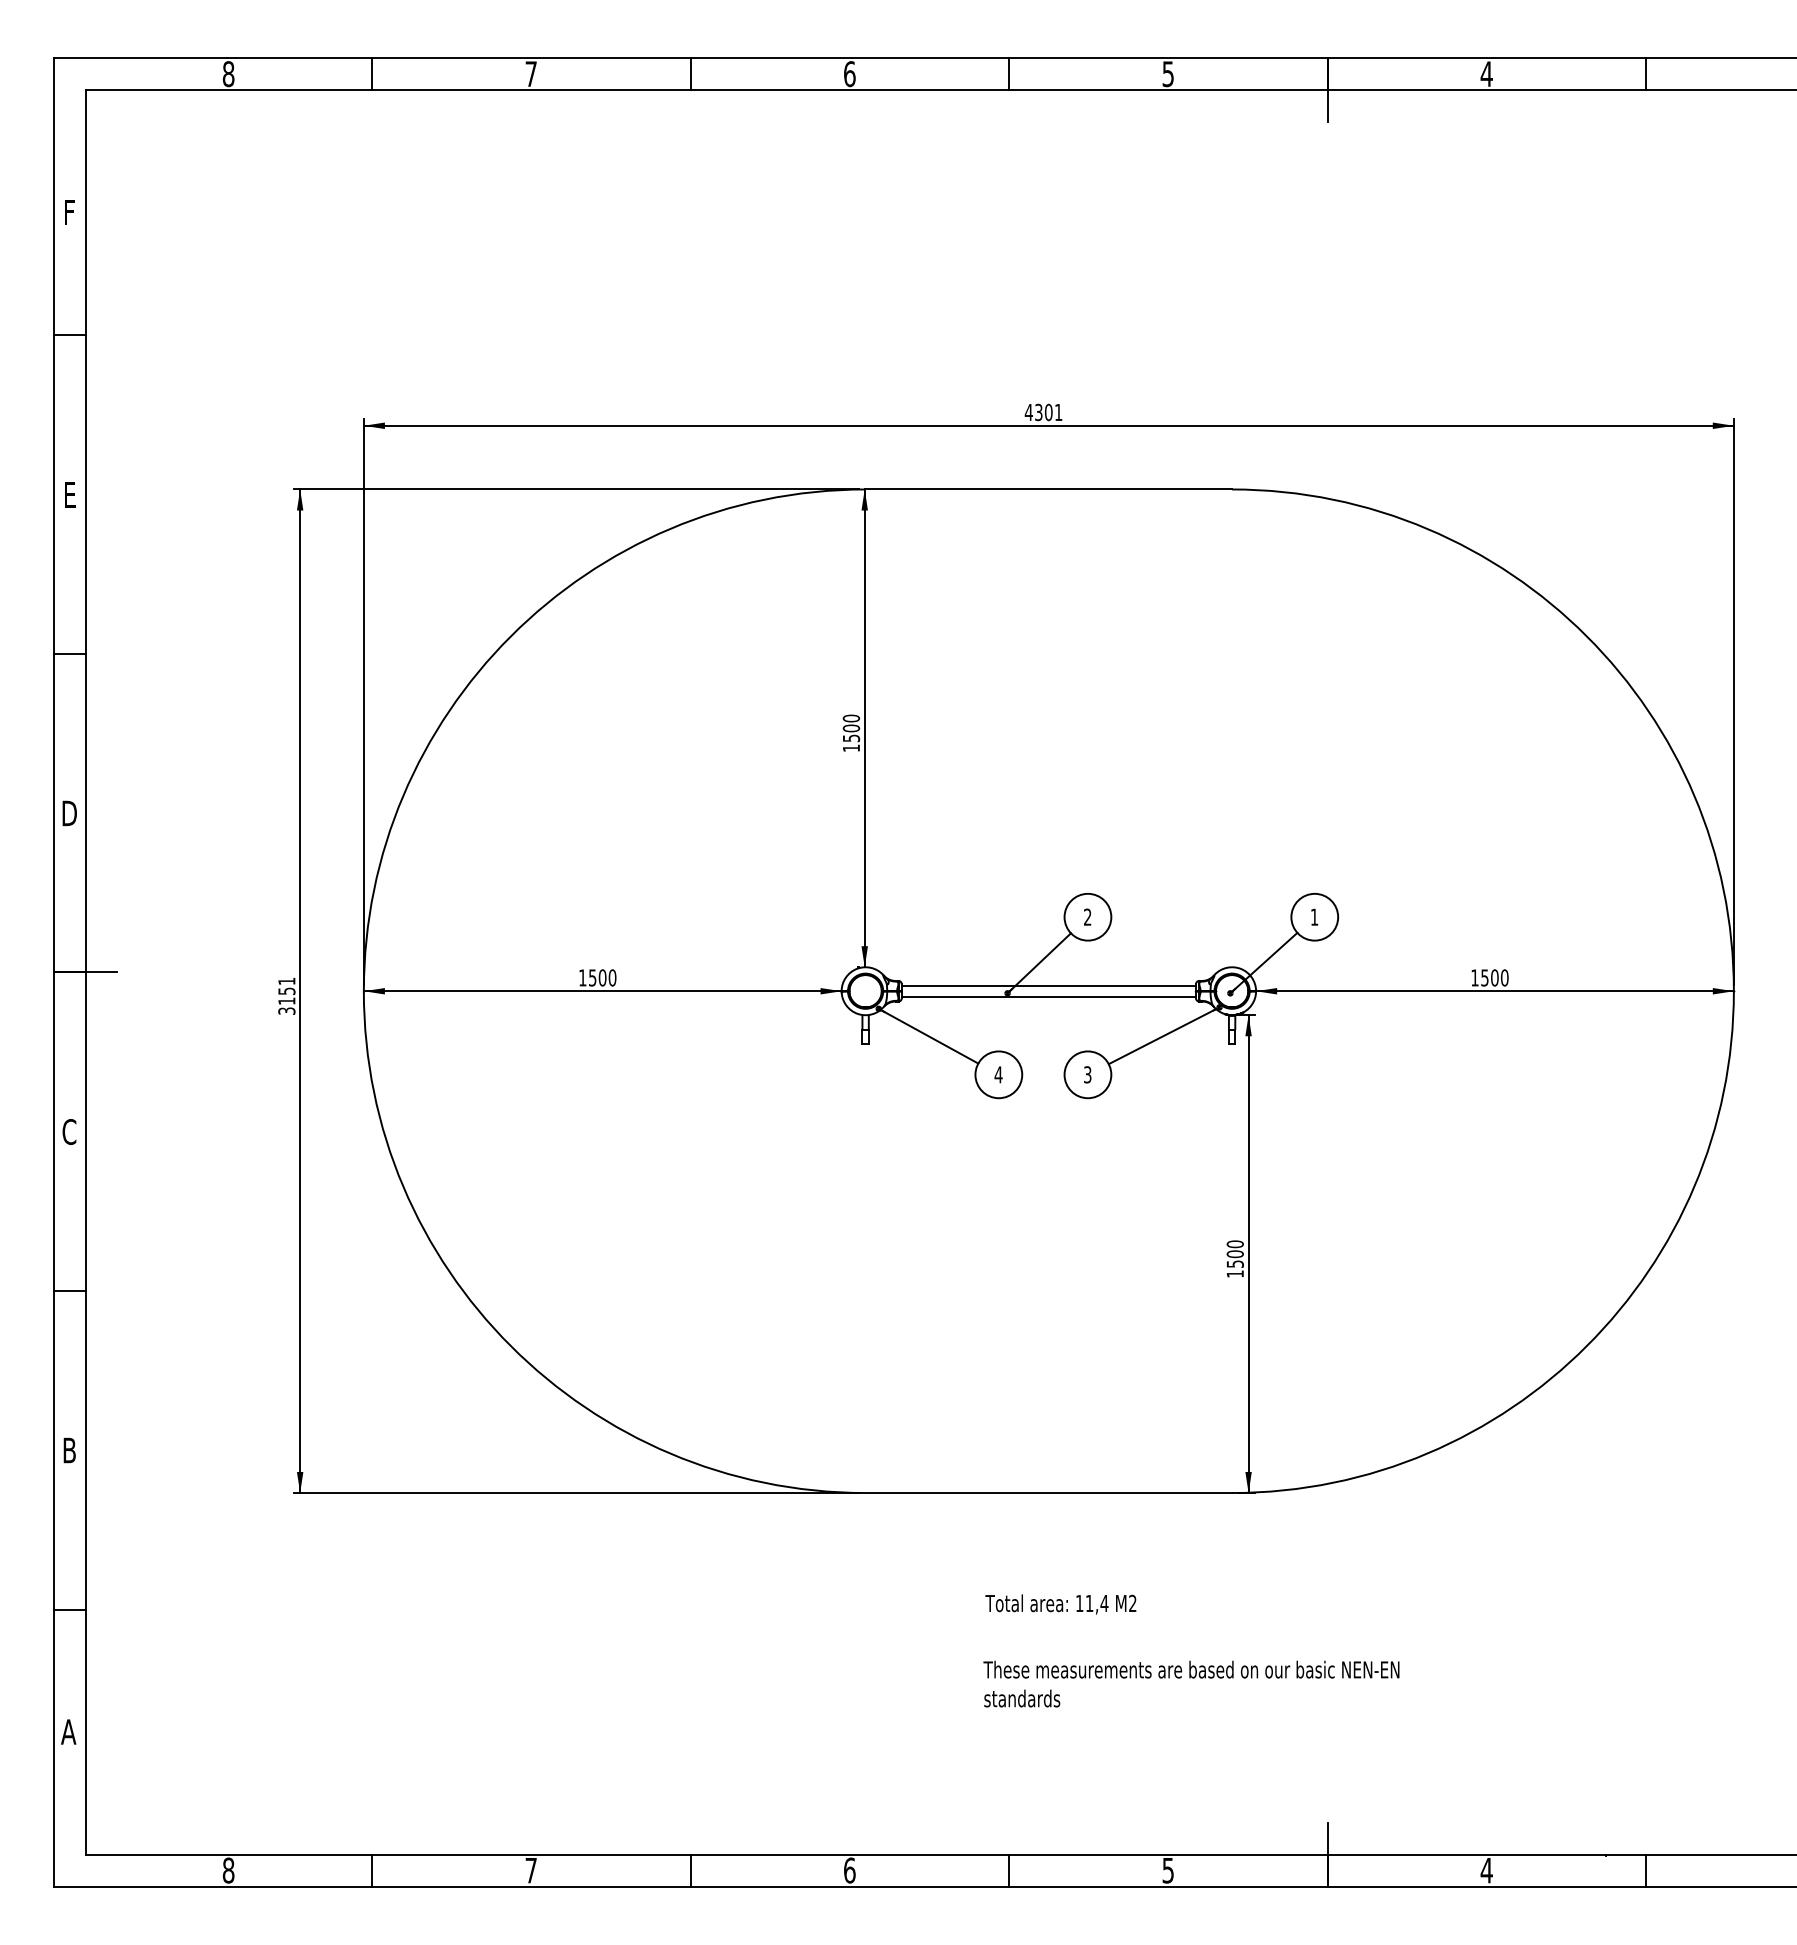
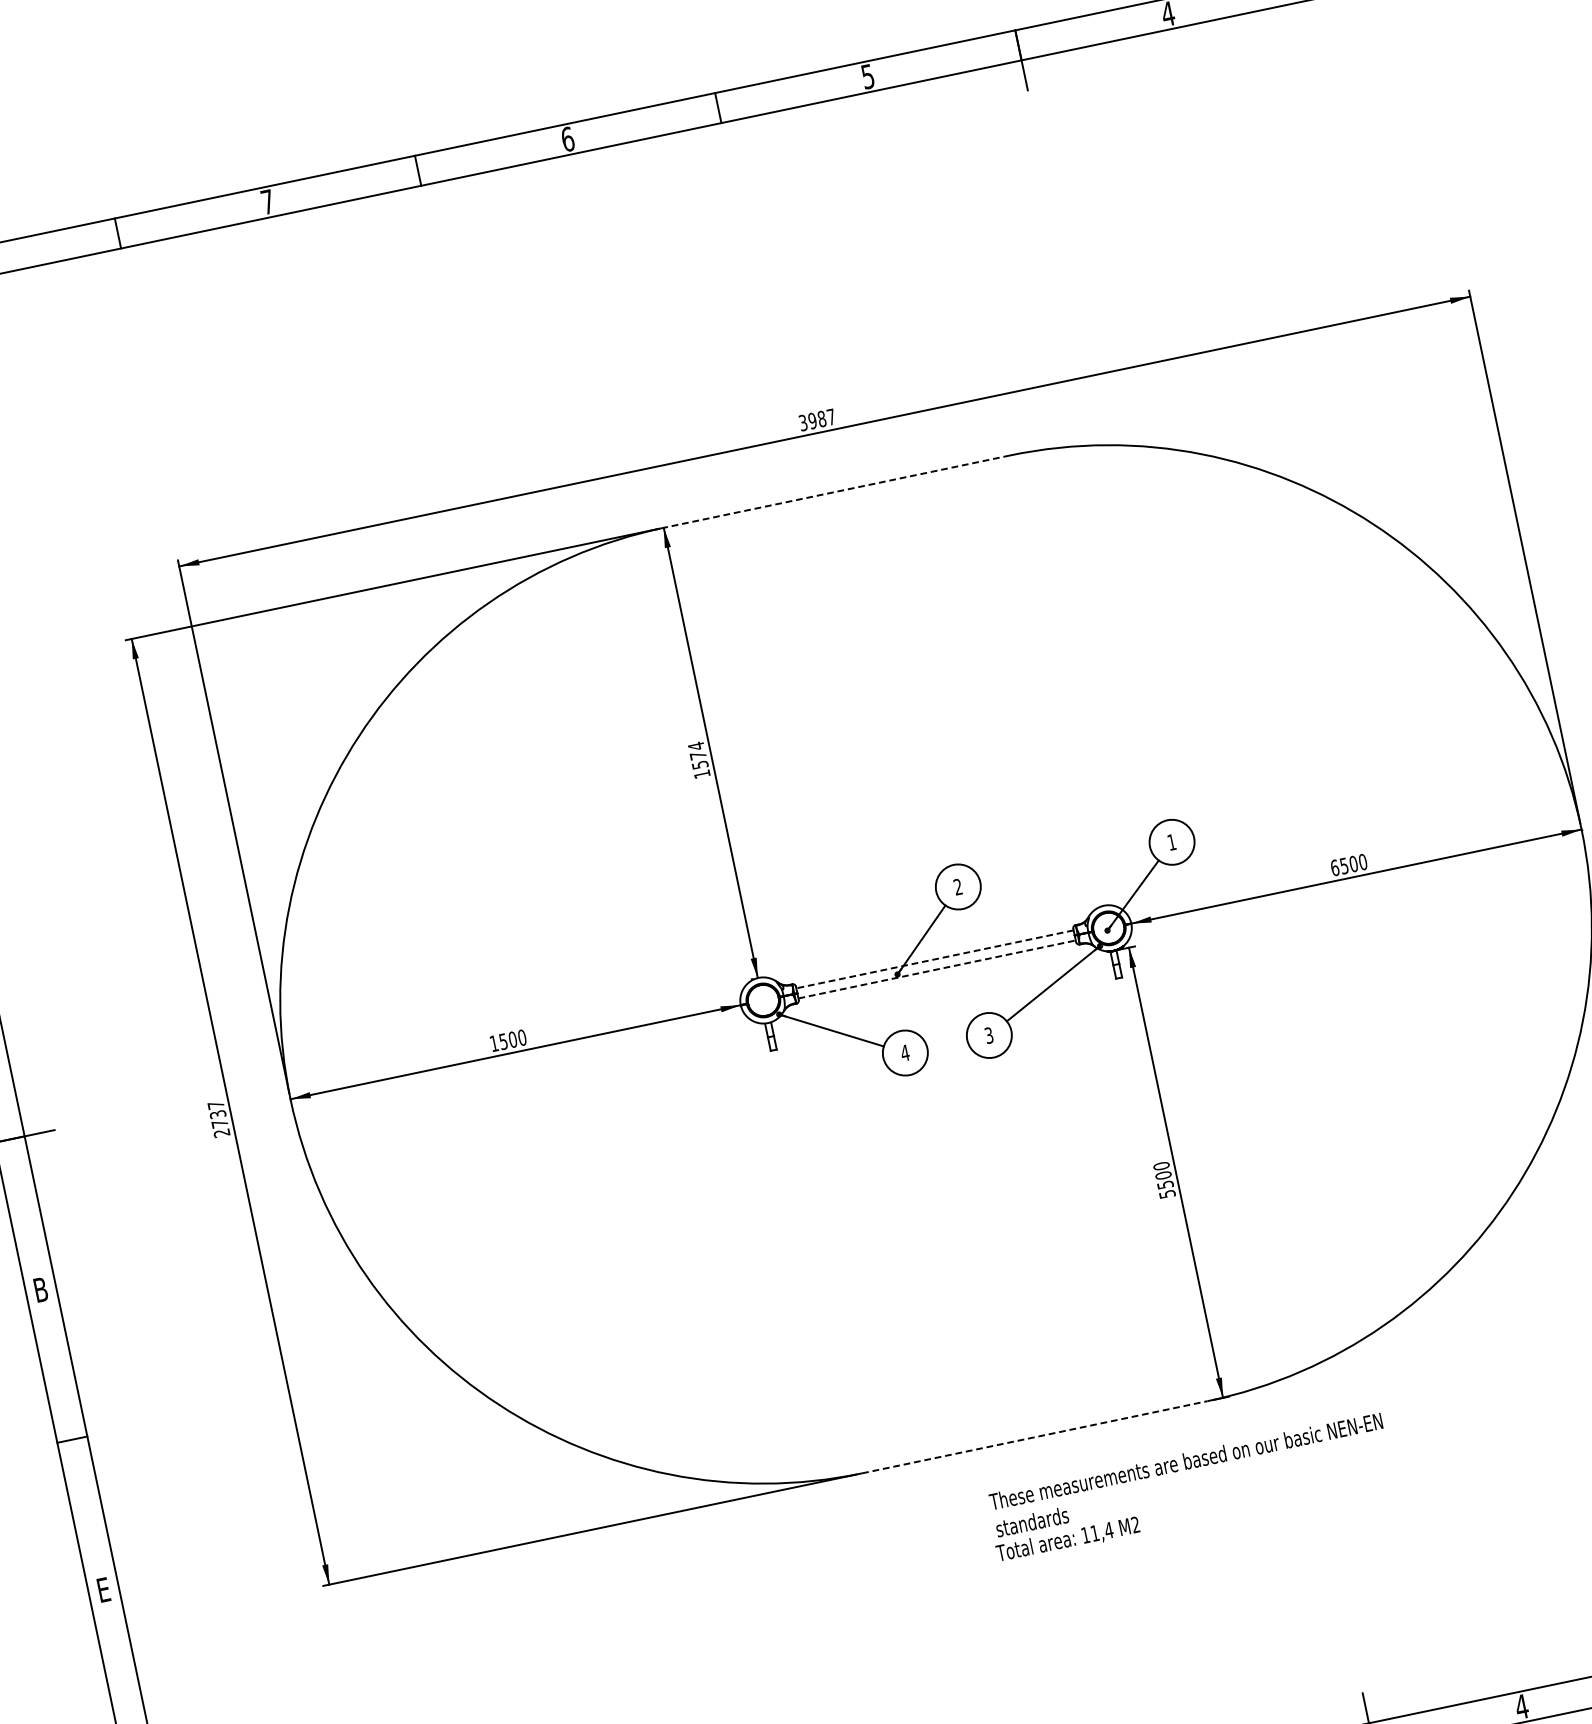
text: (1043, 412) -> (817, 420), 4301 -> 3987
line: (1048, 489) -> (836, 491), solid -> dashed
text: (851, 723) -> (697, 750), 1500 -> 1574
text: (1474, 977) -> (1334, 867), 1500 -> 6500
line: (1048, 985) -> (934, 959), solid -> dashed
text: (286, 995) -> (218, 1118), 3151 -> 2737
line: (1049, 996) -> (937, 969), solid -> dashed
text: (69, 1131) -> (40, 1289), C -> B
text: (1234, 1273) -> (1166, 1193), 1500 -> 5500
text: (69, 1450) -> (103, 1590), B -> E
line: (1049, 1493) -> (1035, 1437), solid -> dashed
text: (1191, 1683) -> (1188, 1474), moved

